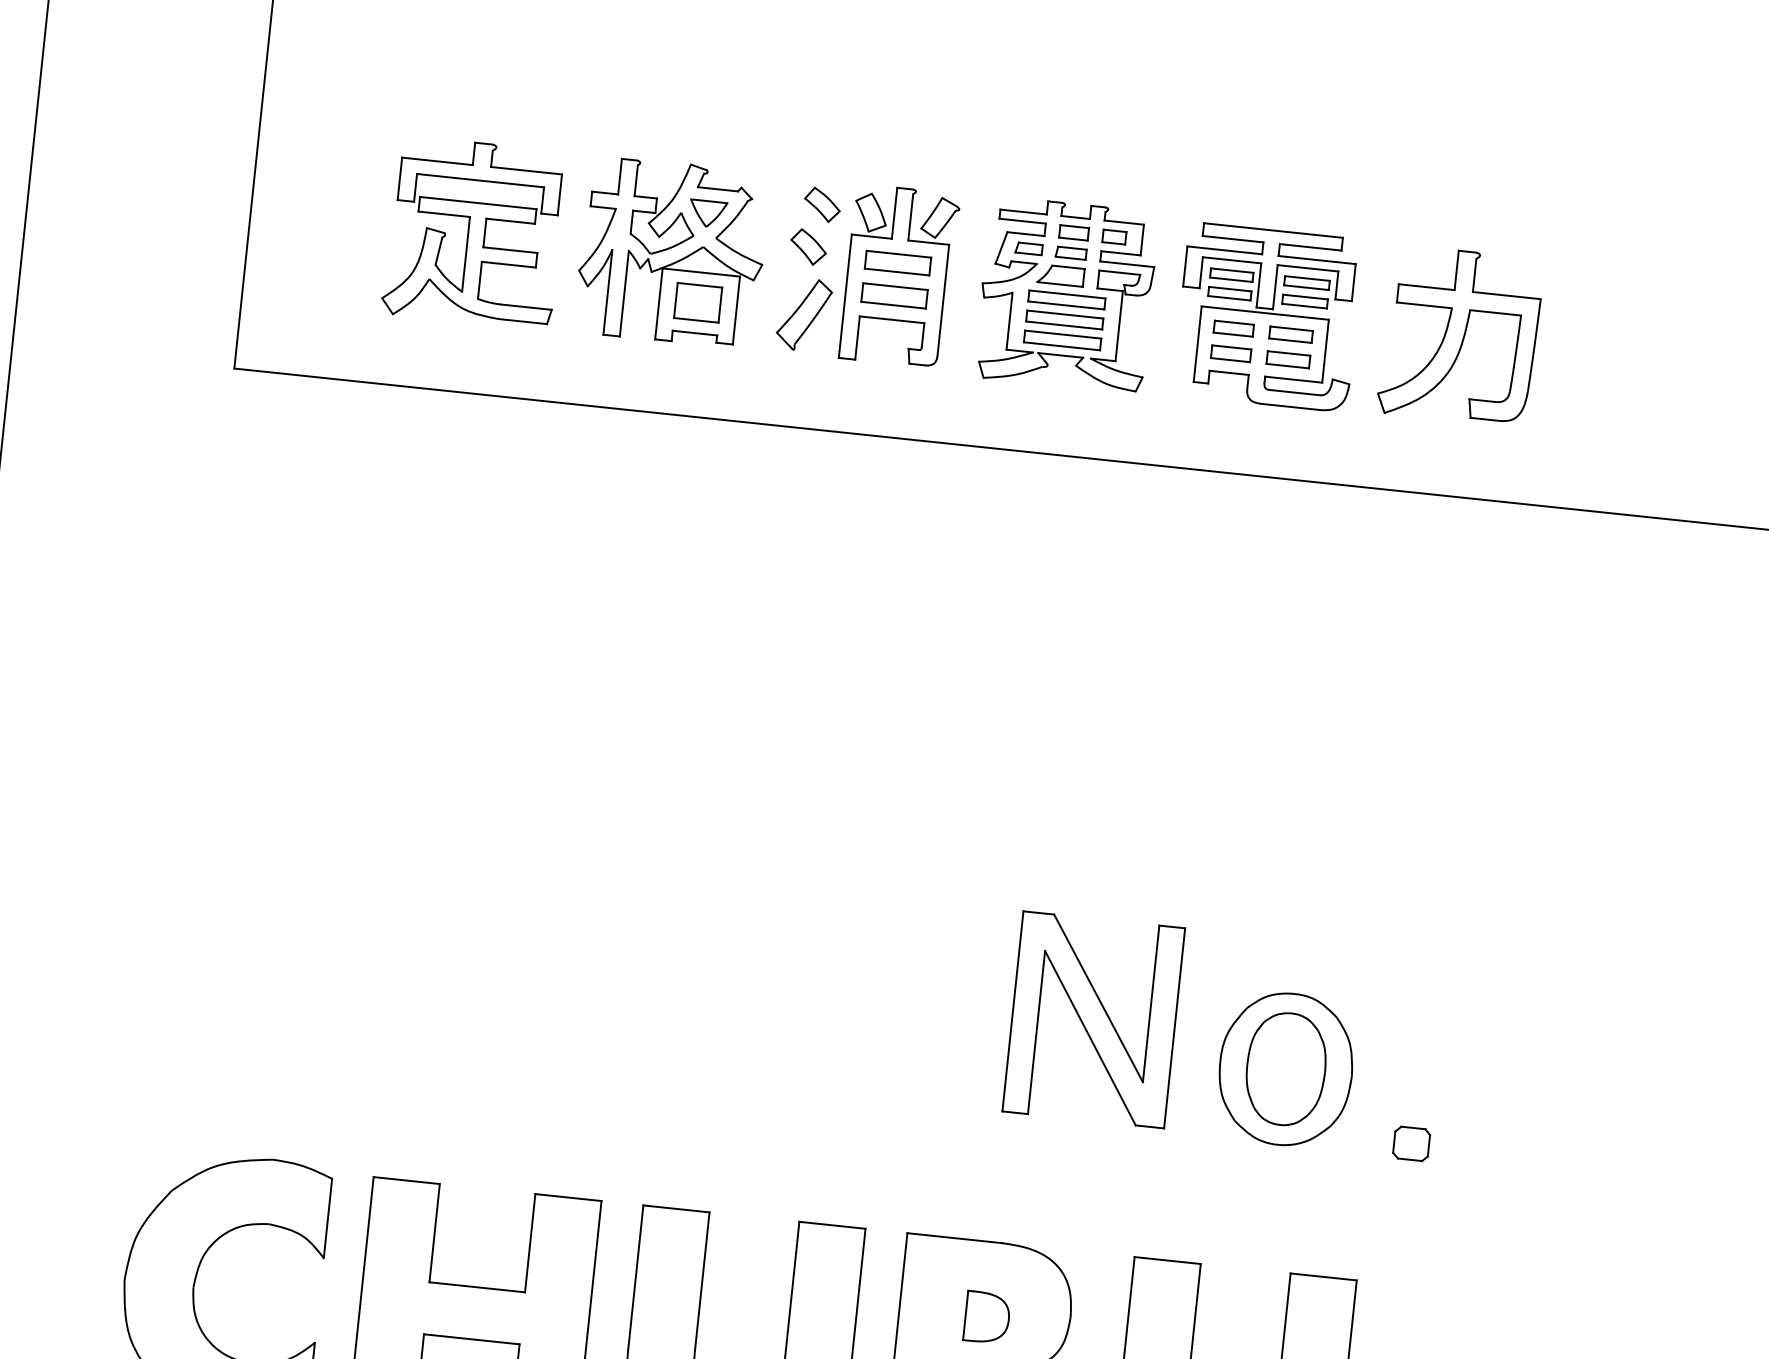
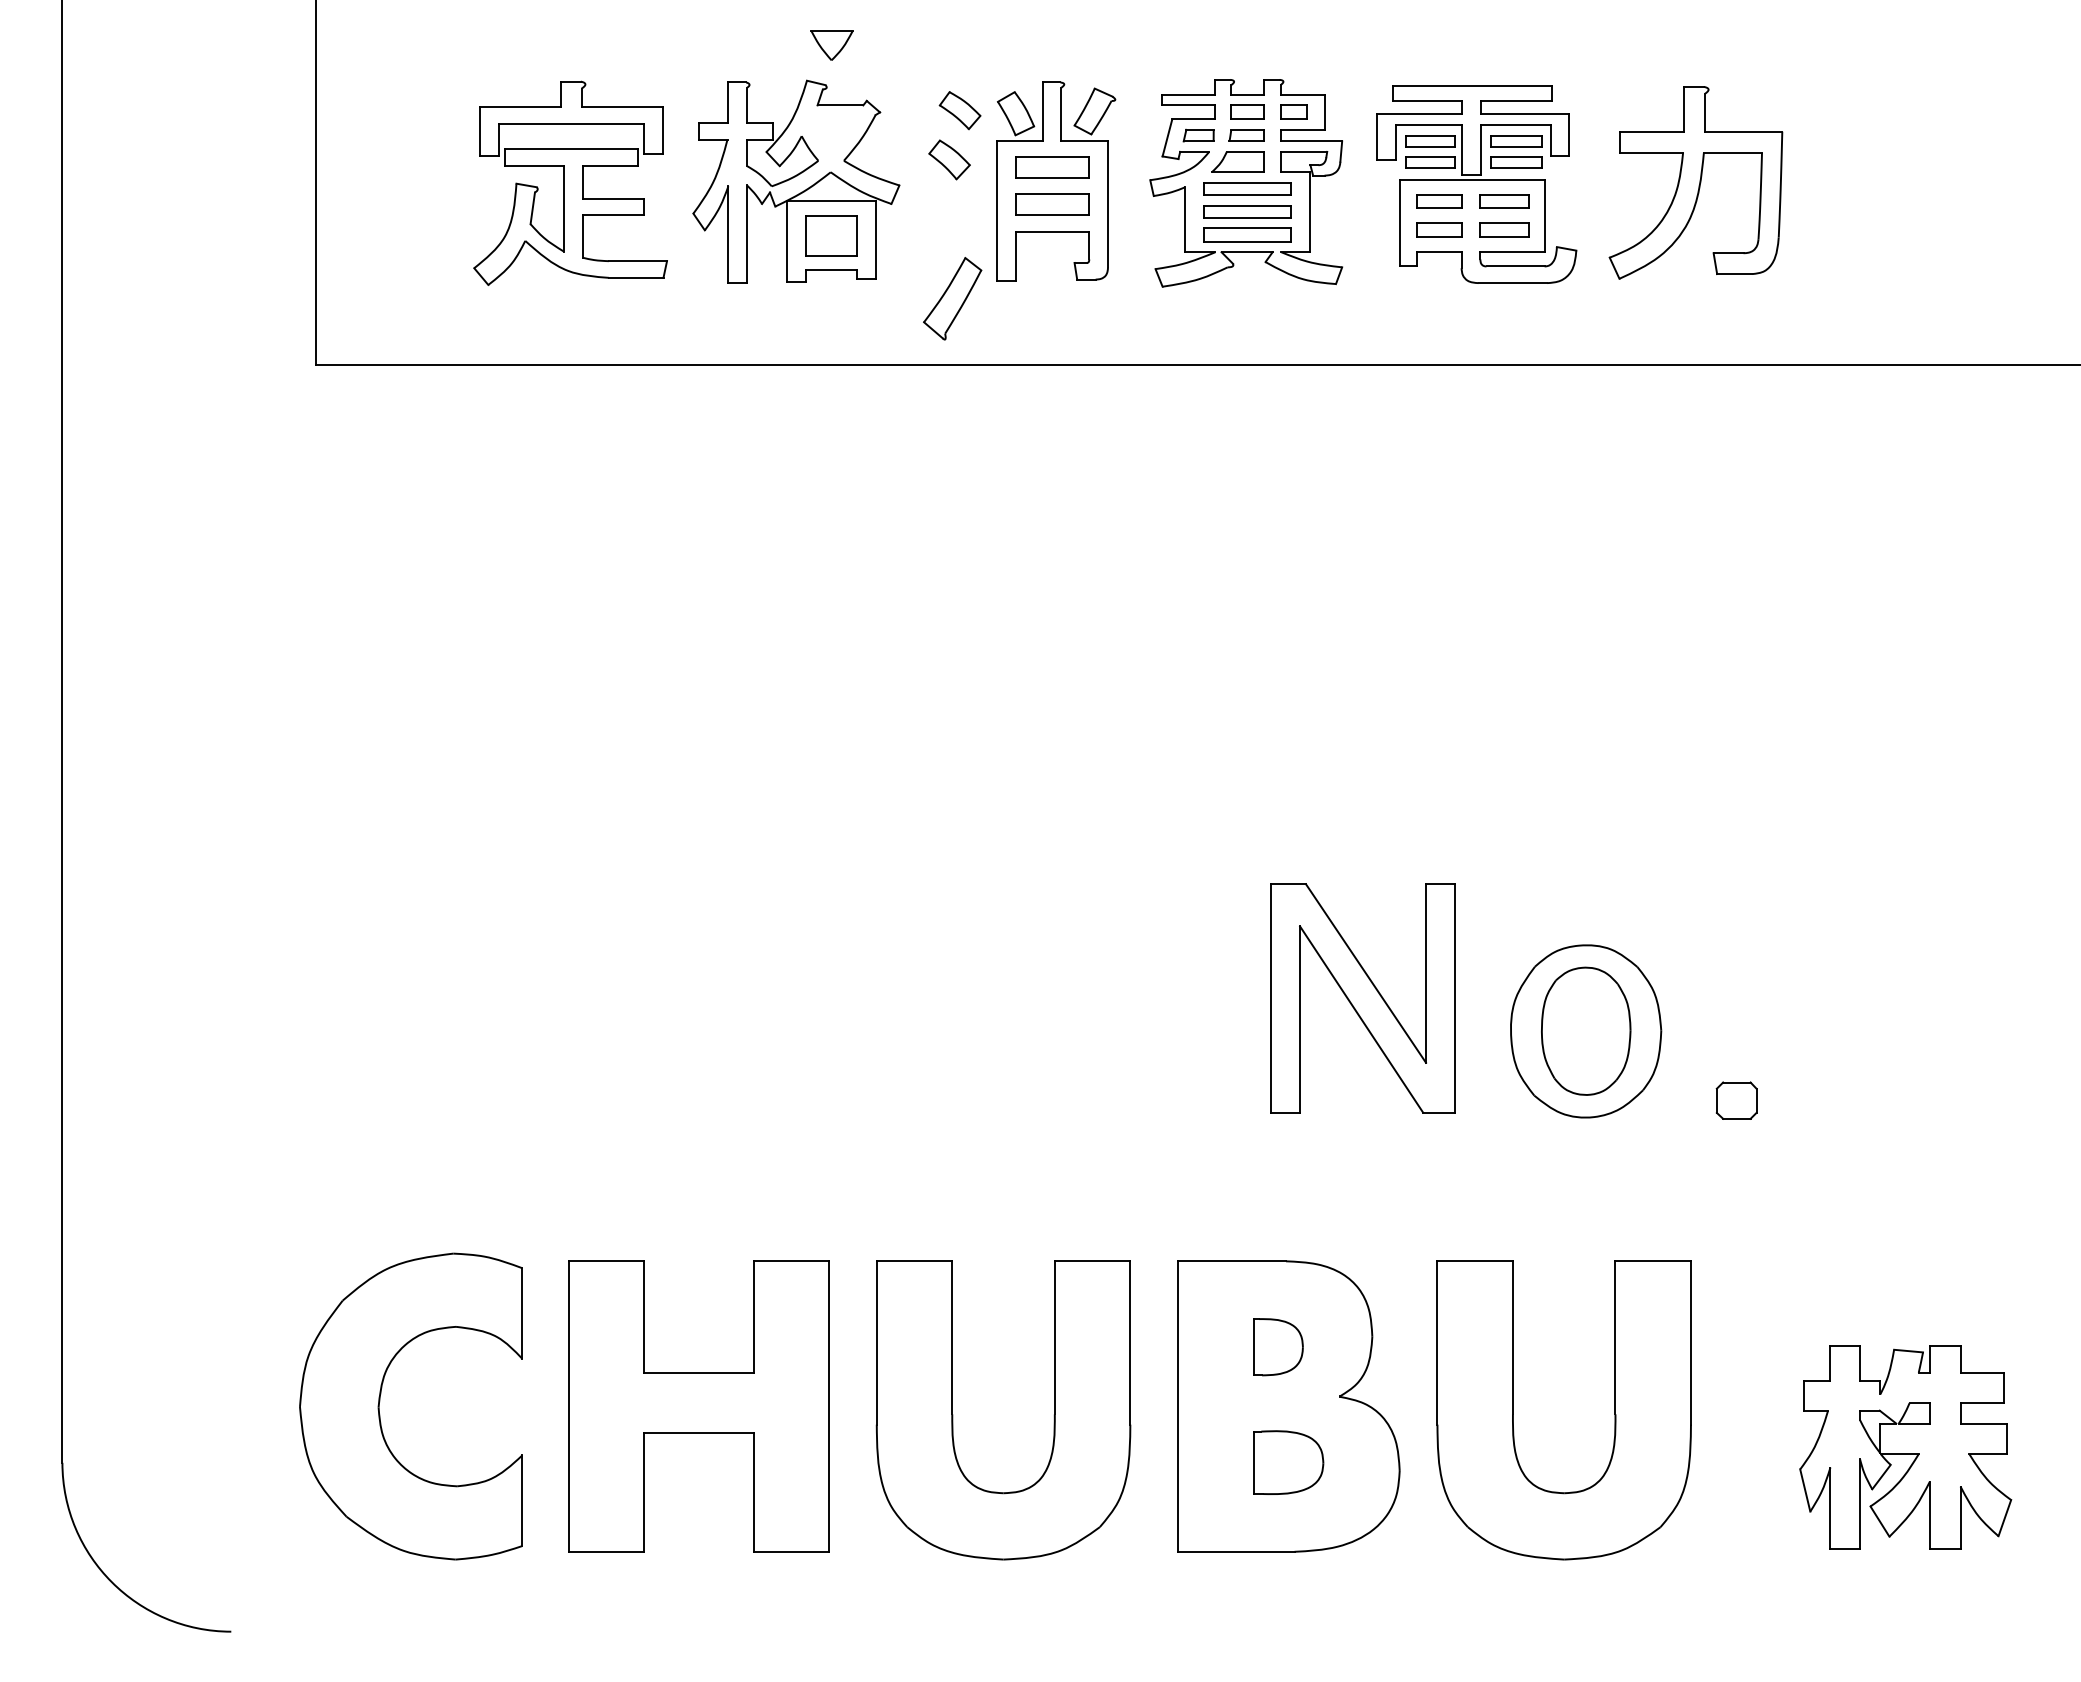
part: (707, 213) -> (831, 45), moved
part: (804, 314) -> (952, 298), moved

